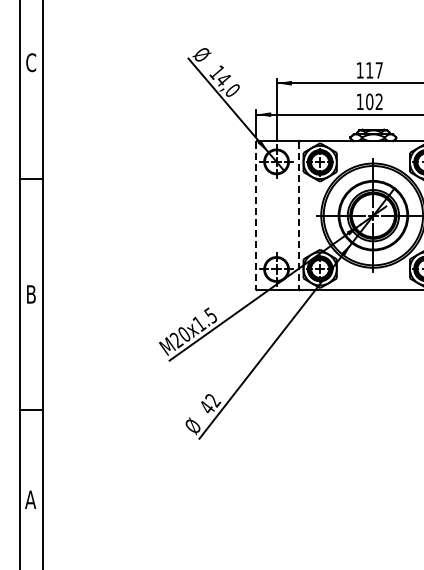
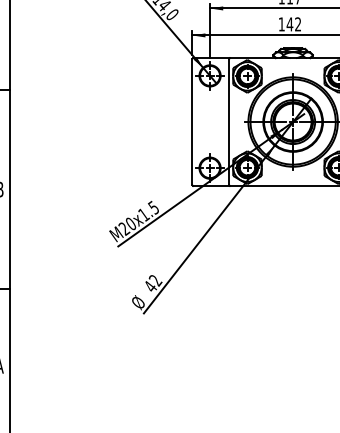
text: (369, 101) -> (289, 24), 102 -> 142
line: (255, 215) -> (192, 121), dashed -> solid
line: (298, 215) -> (228, 121), dashed -> solid

